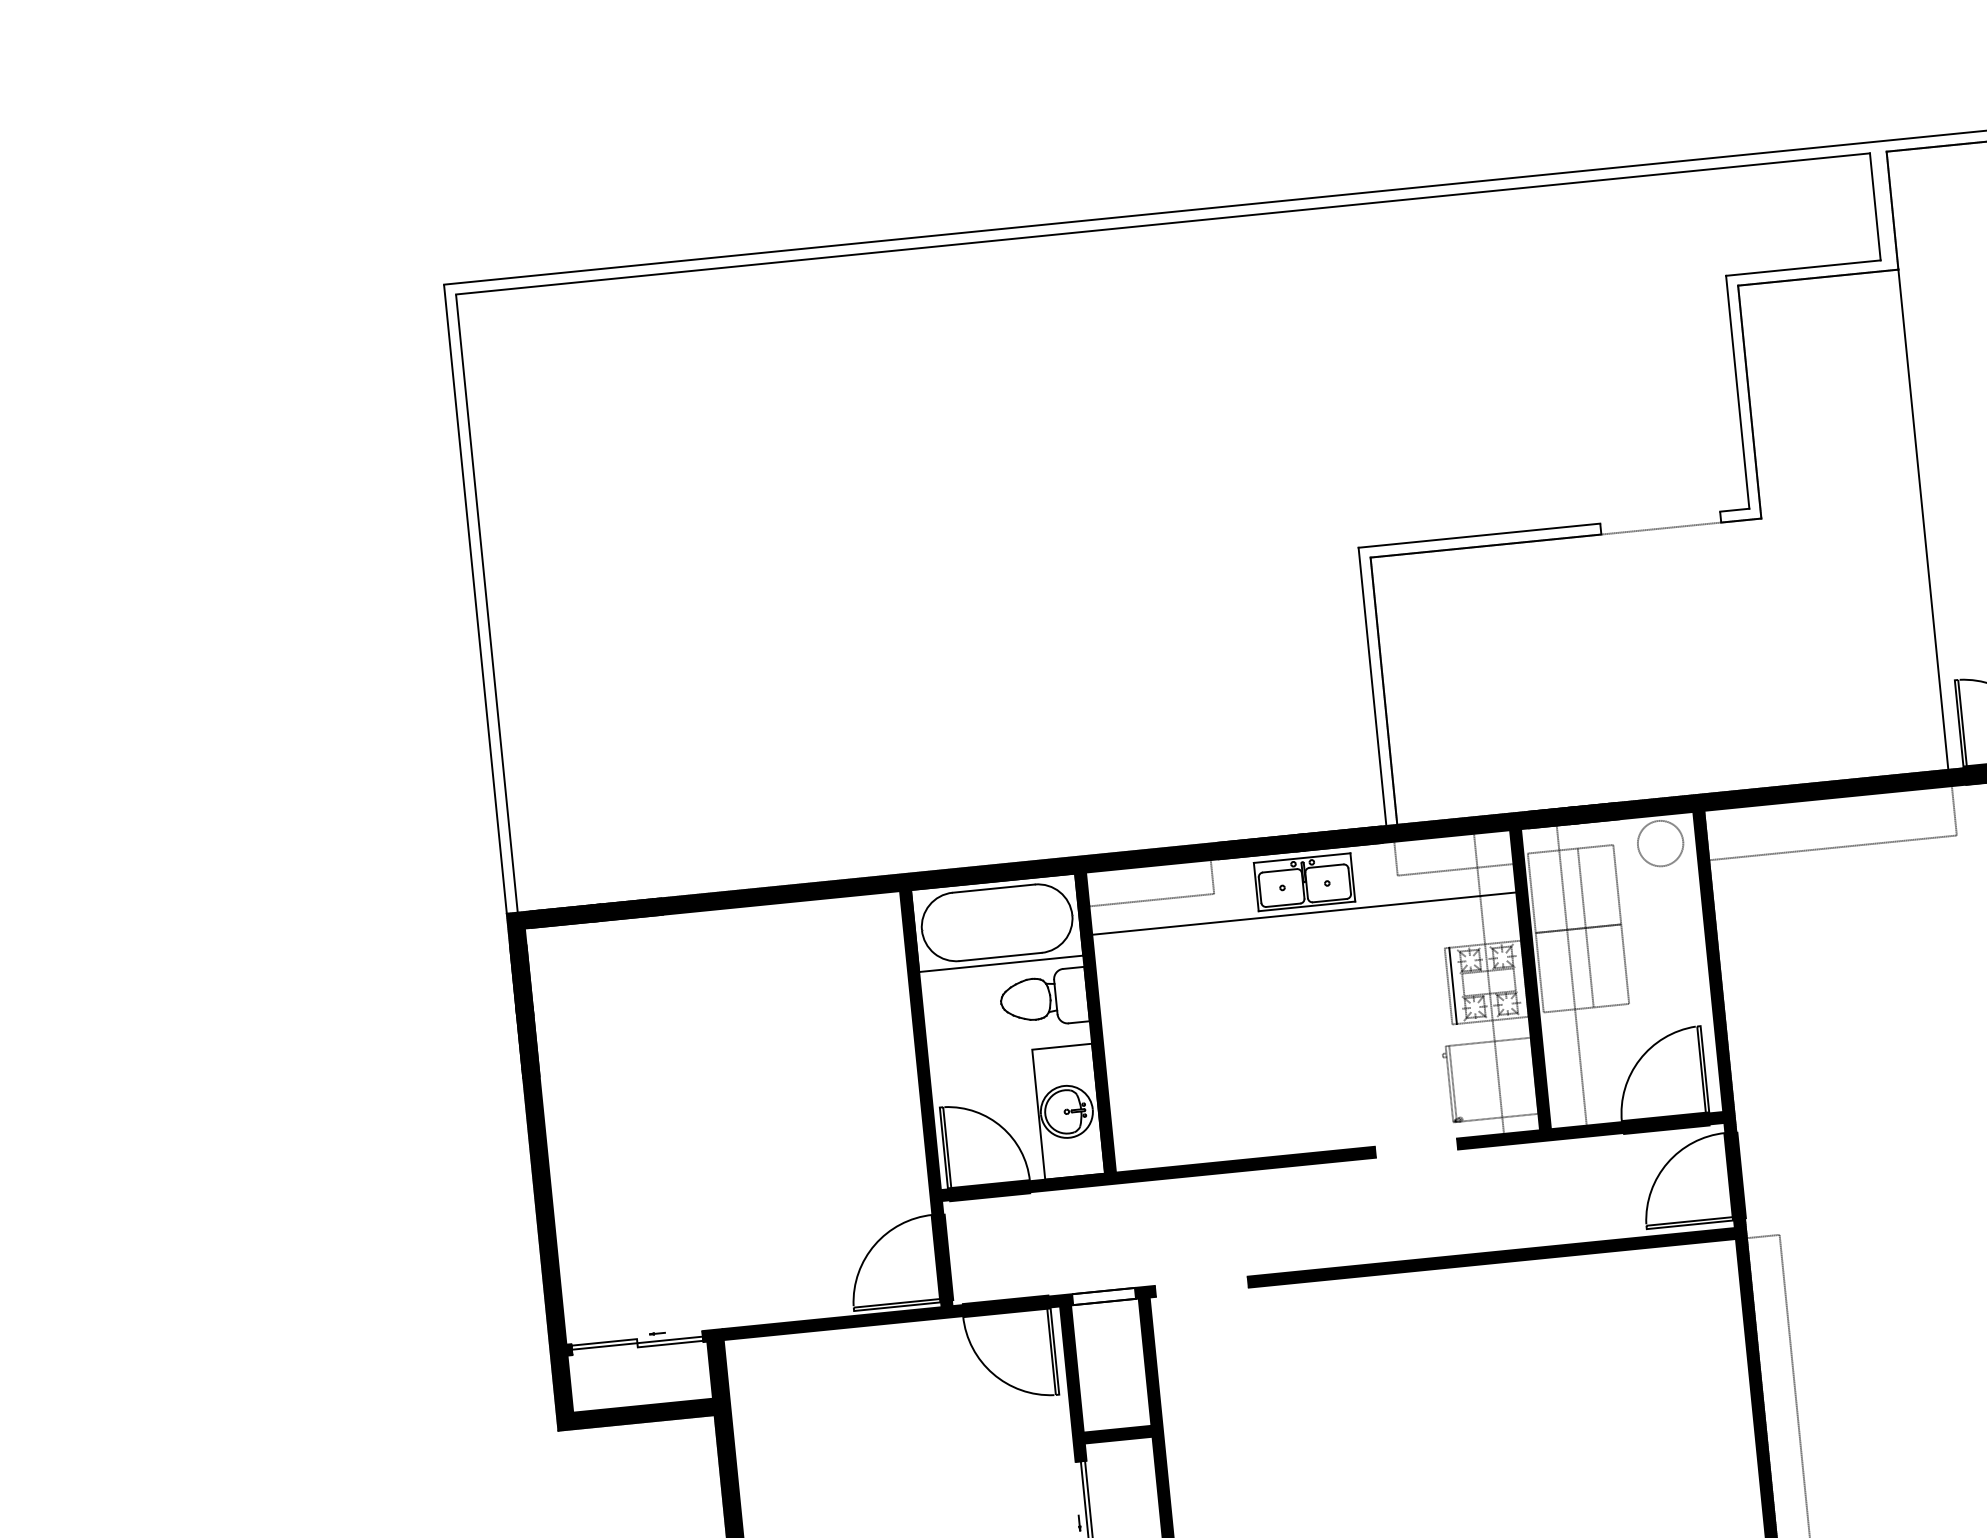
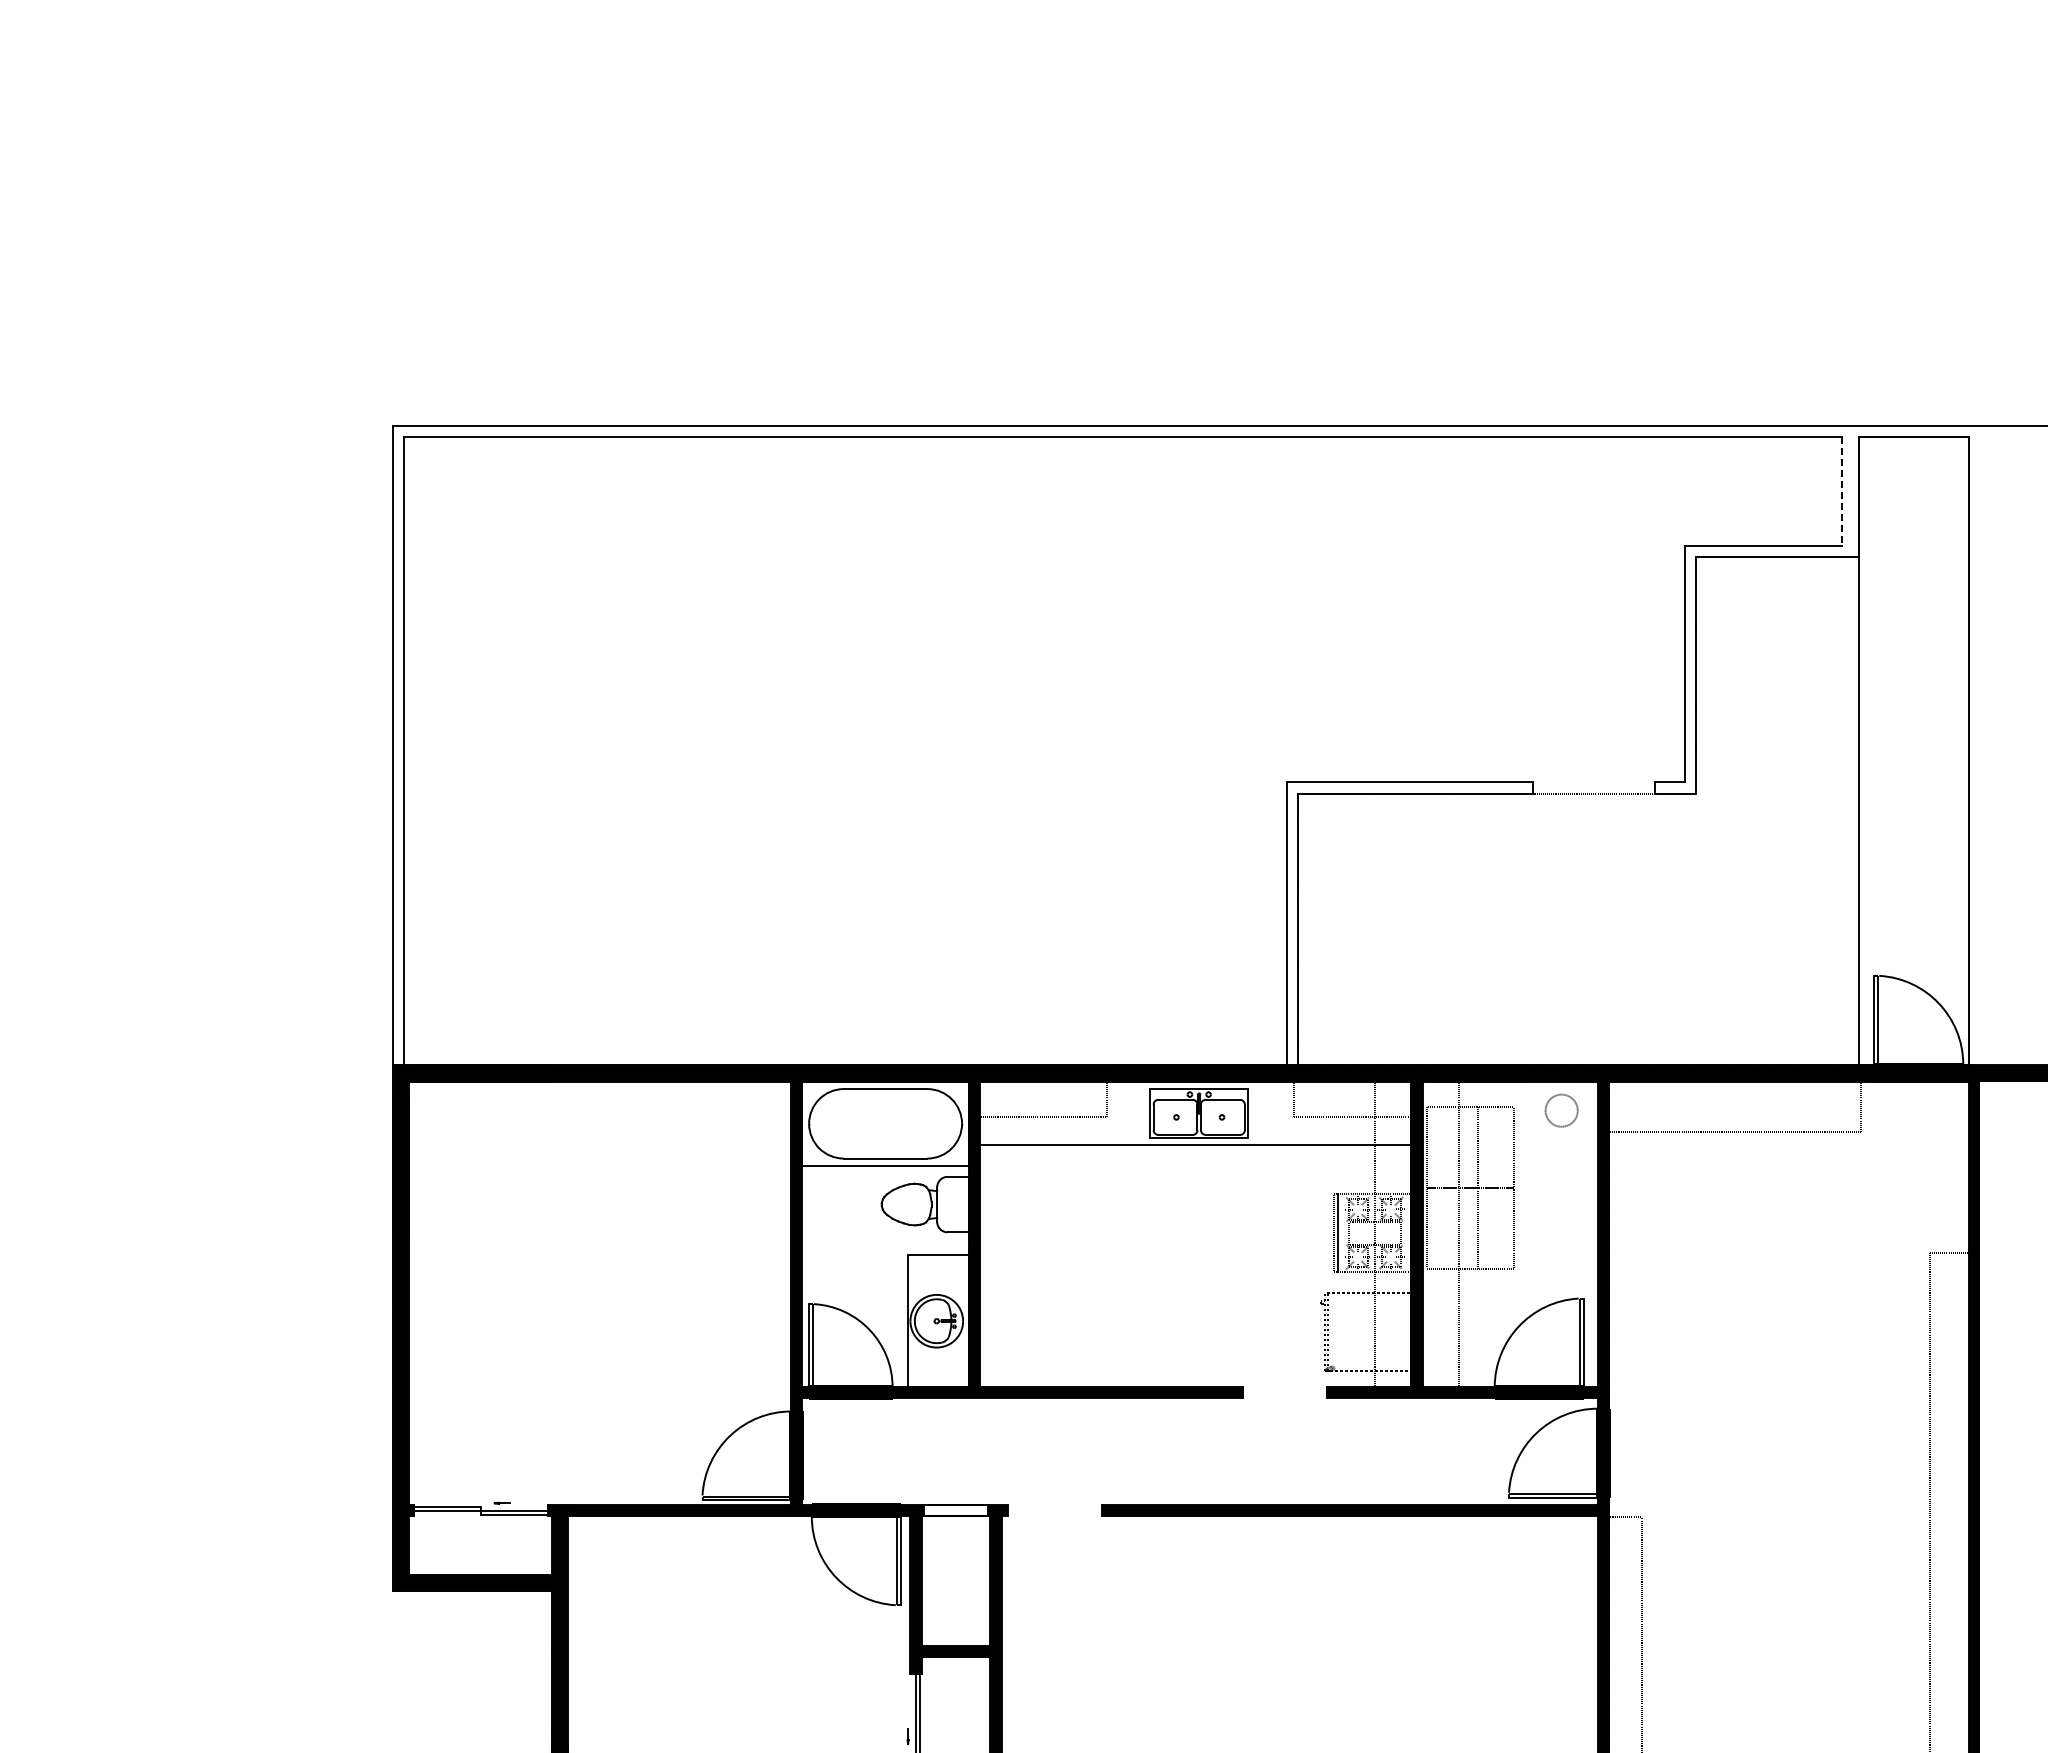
line: (1874, 207) -> (1841, 491), solid -> dashed
circle: (1660, 843) -> (1561, 1110), size x0.7

